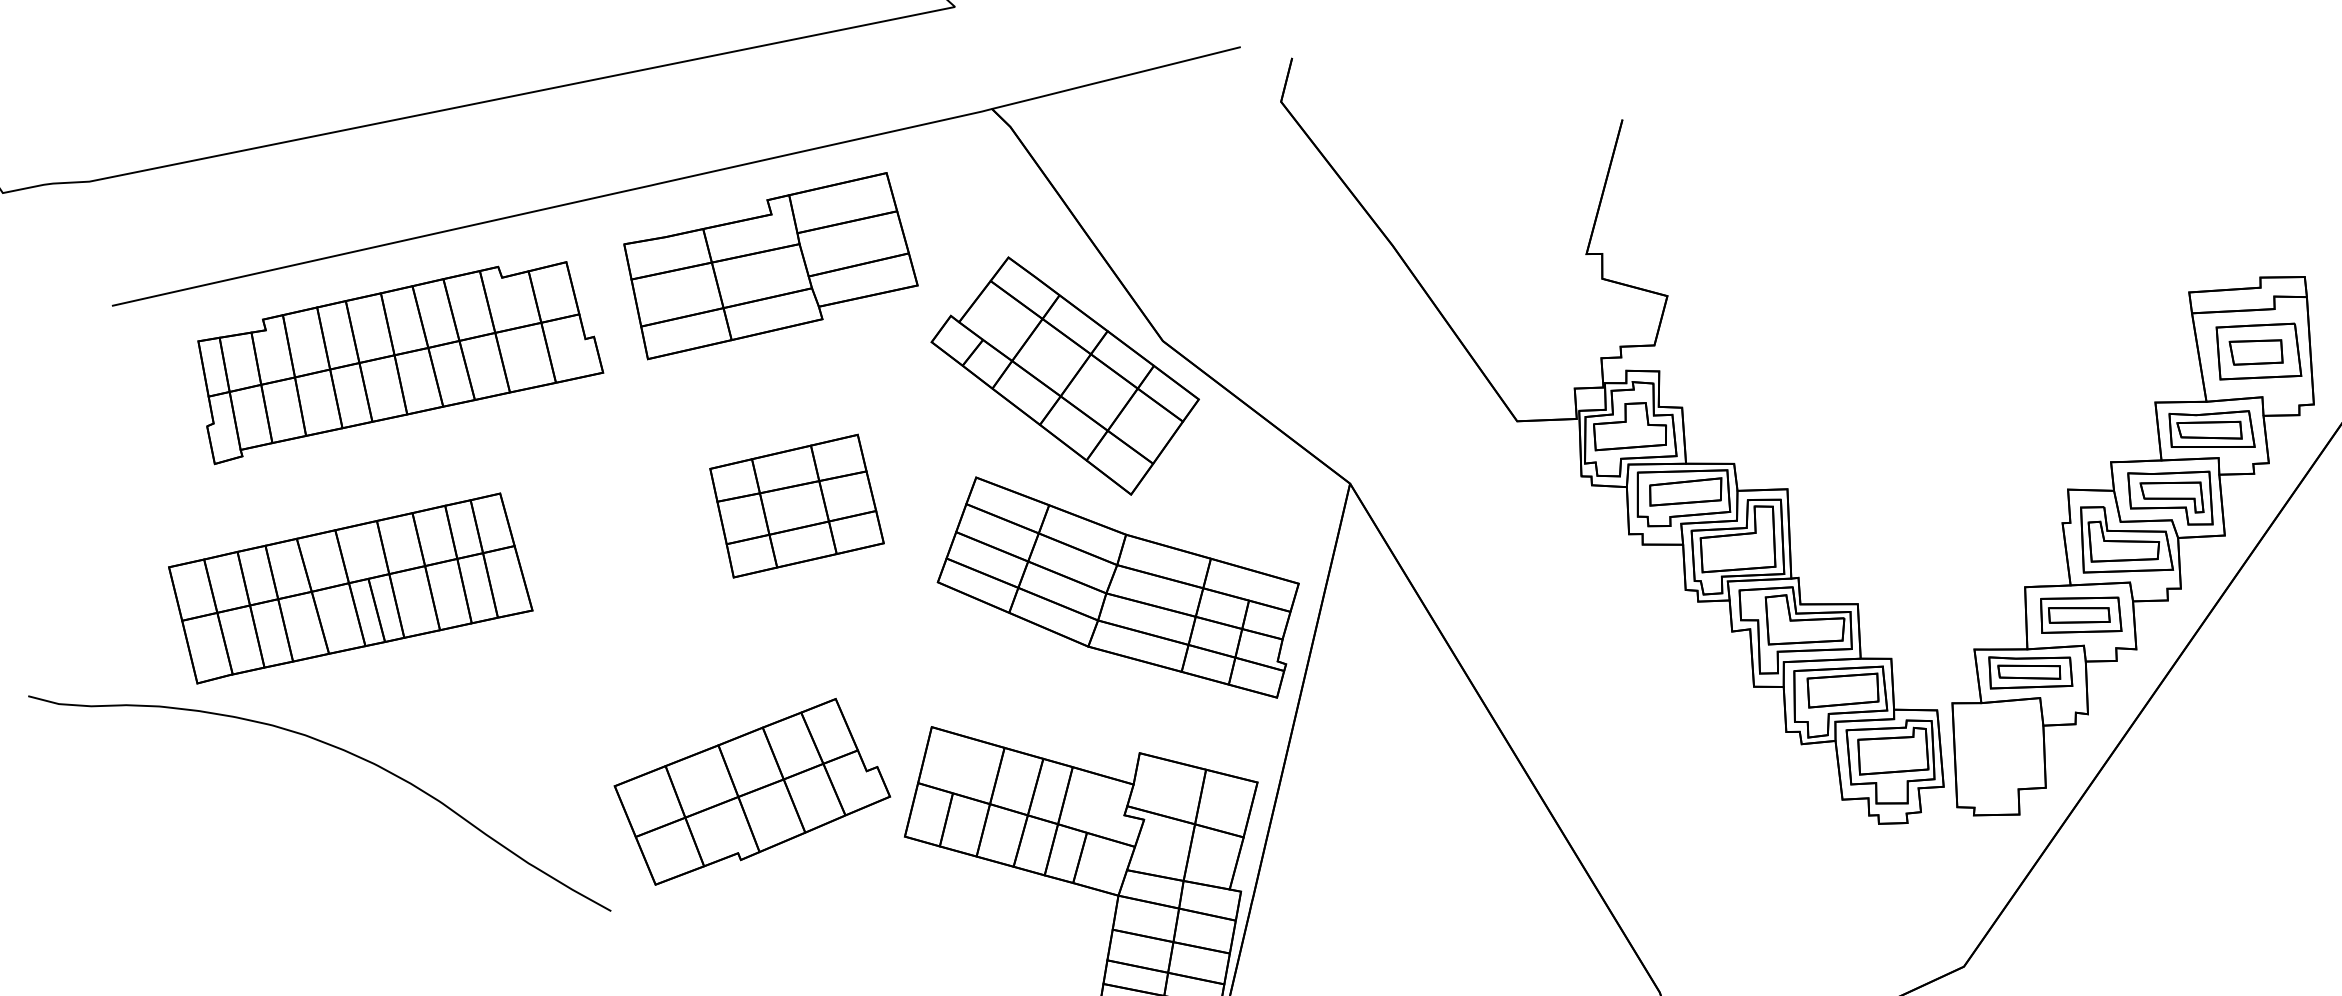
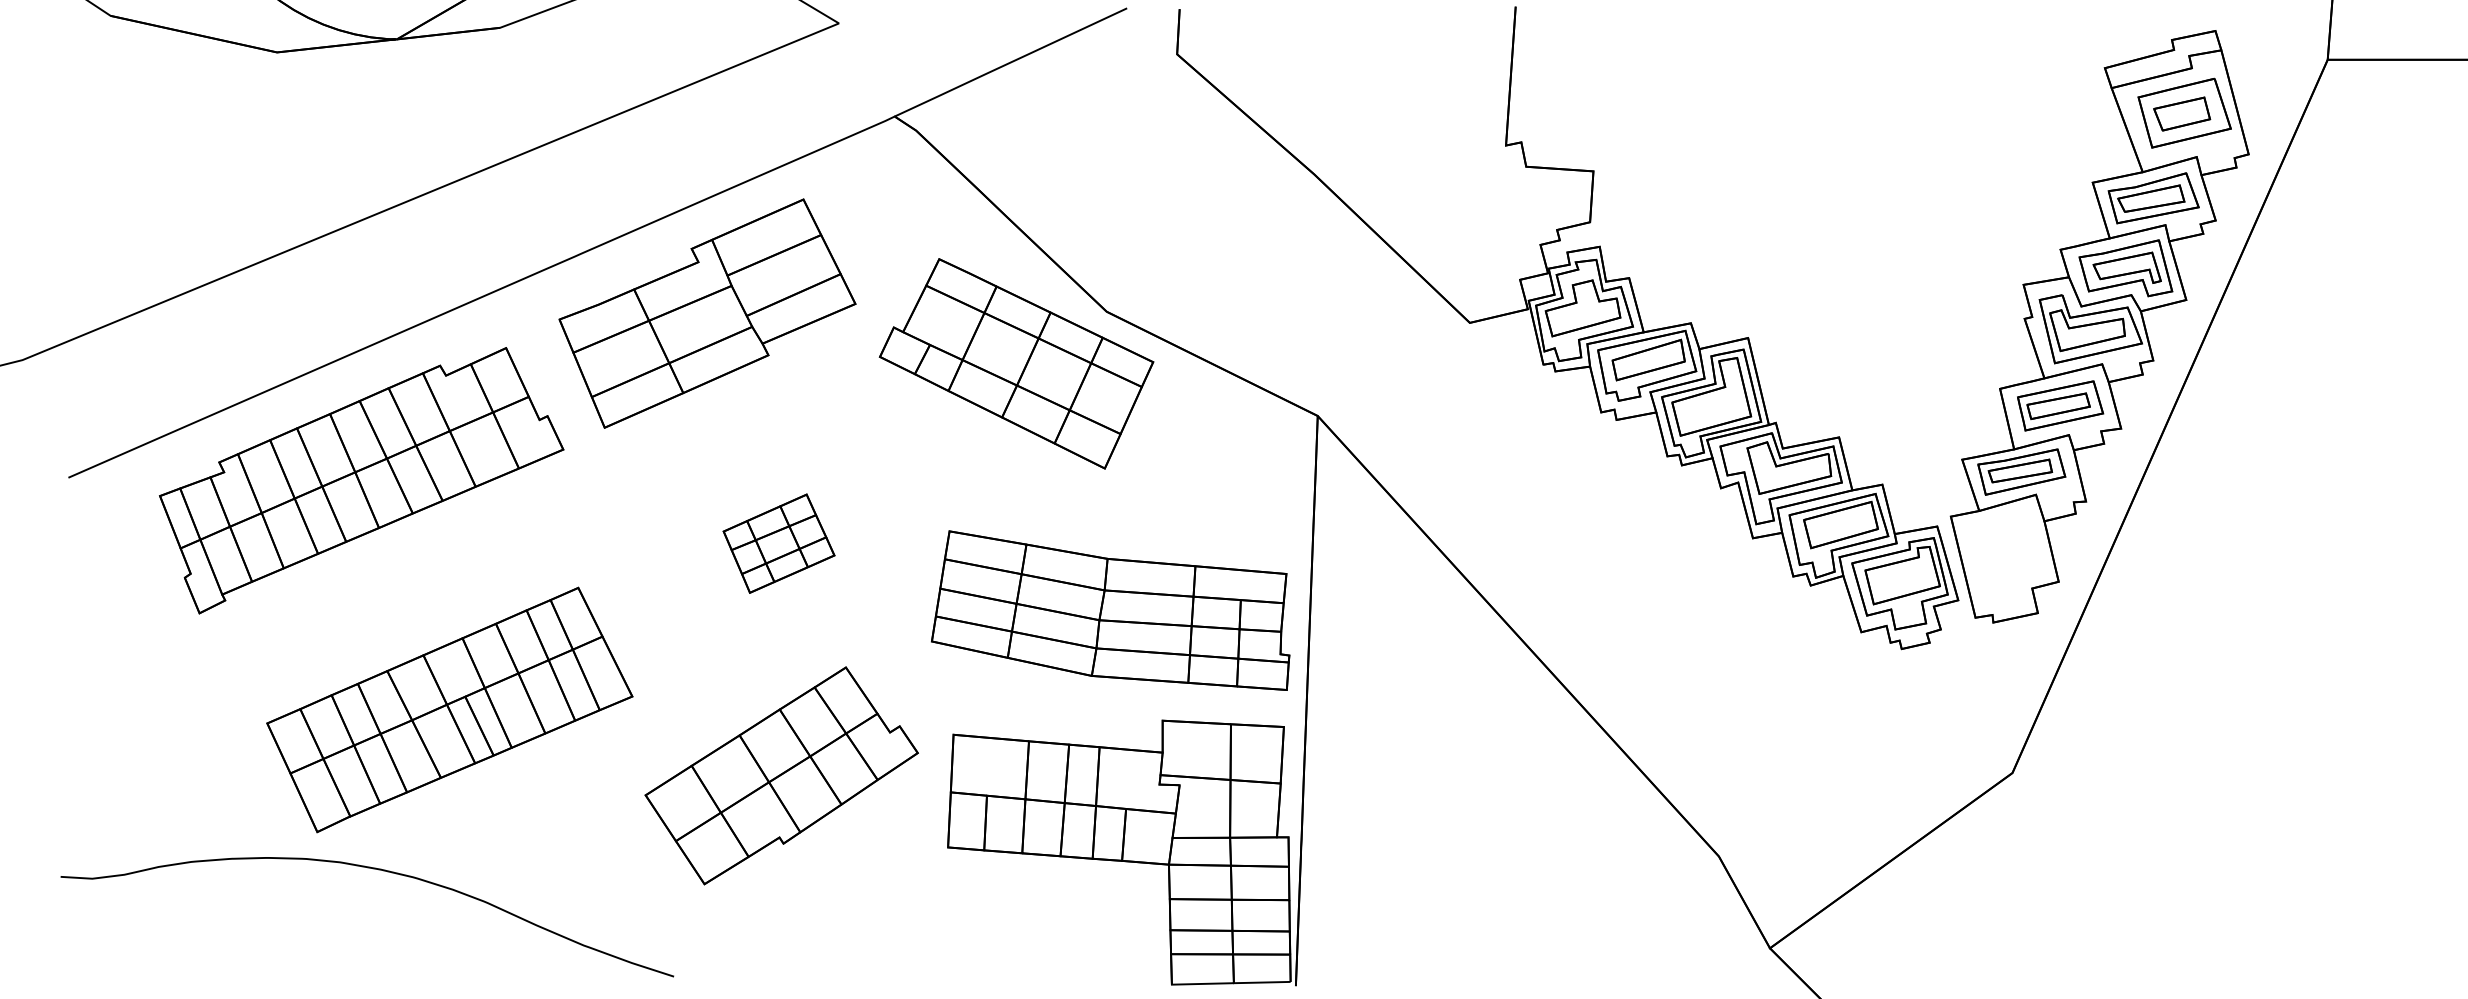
part: (796, 505) -> (778, 543), size x0.6
part: (1119, 585) -> (1110, 610), moved
part: (350, 588) -> (449, 709), moved
part: (751, 792) -> (781, 775), moved

